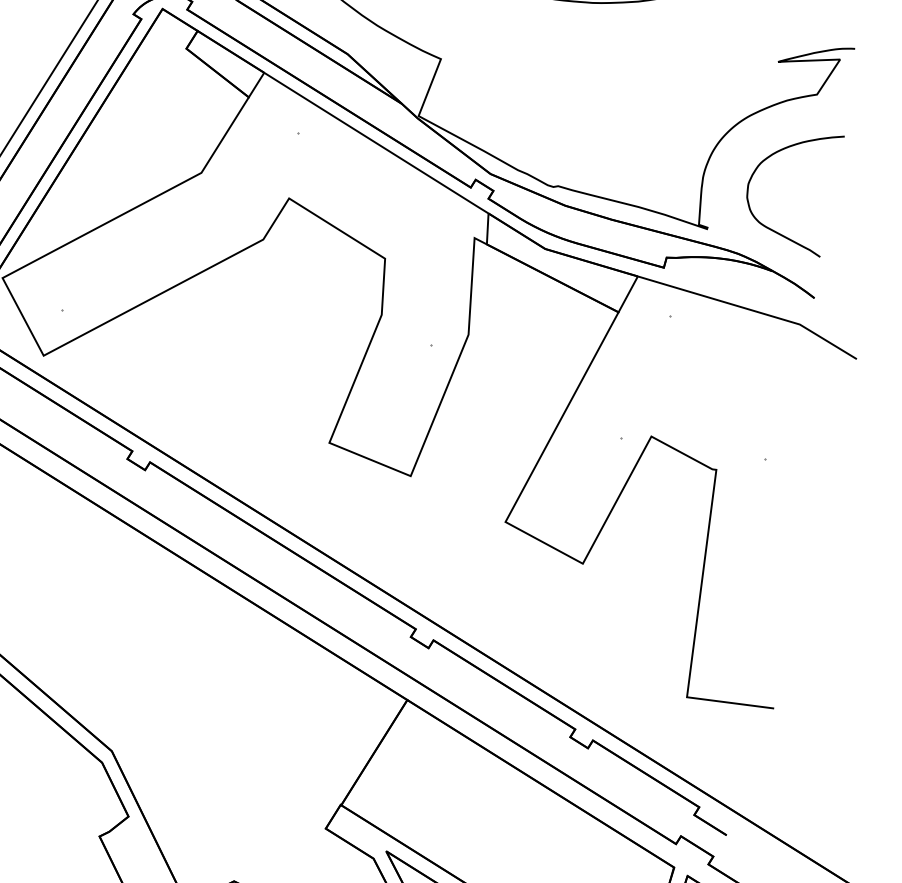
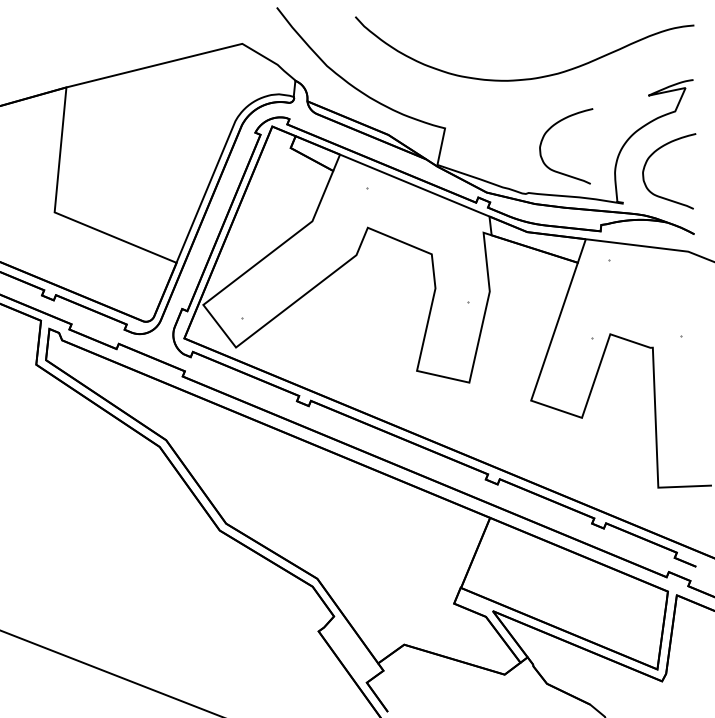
curve: (610, 89) -> (550, 129), added

